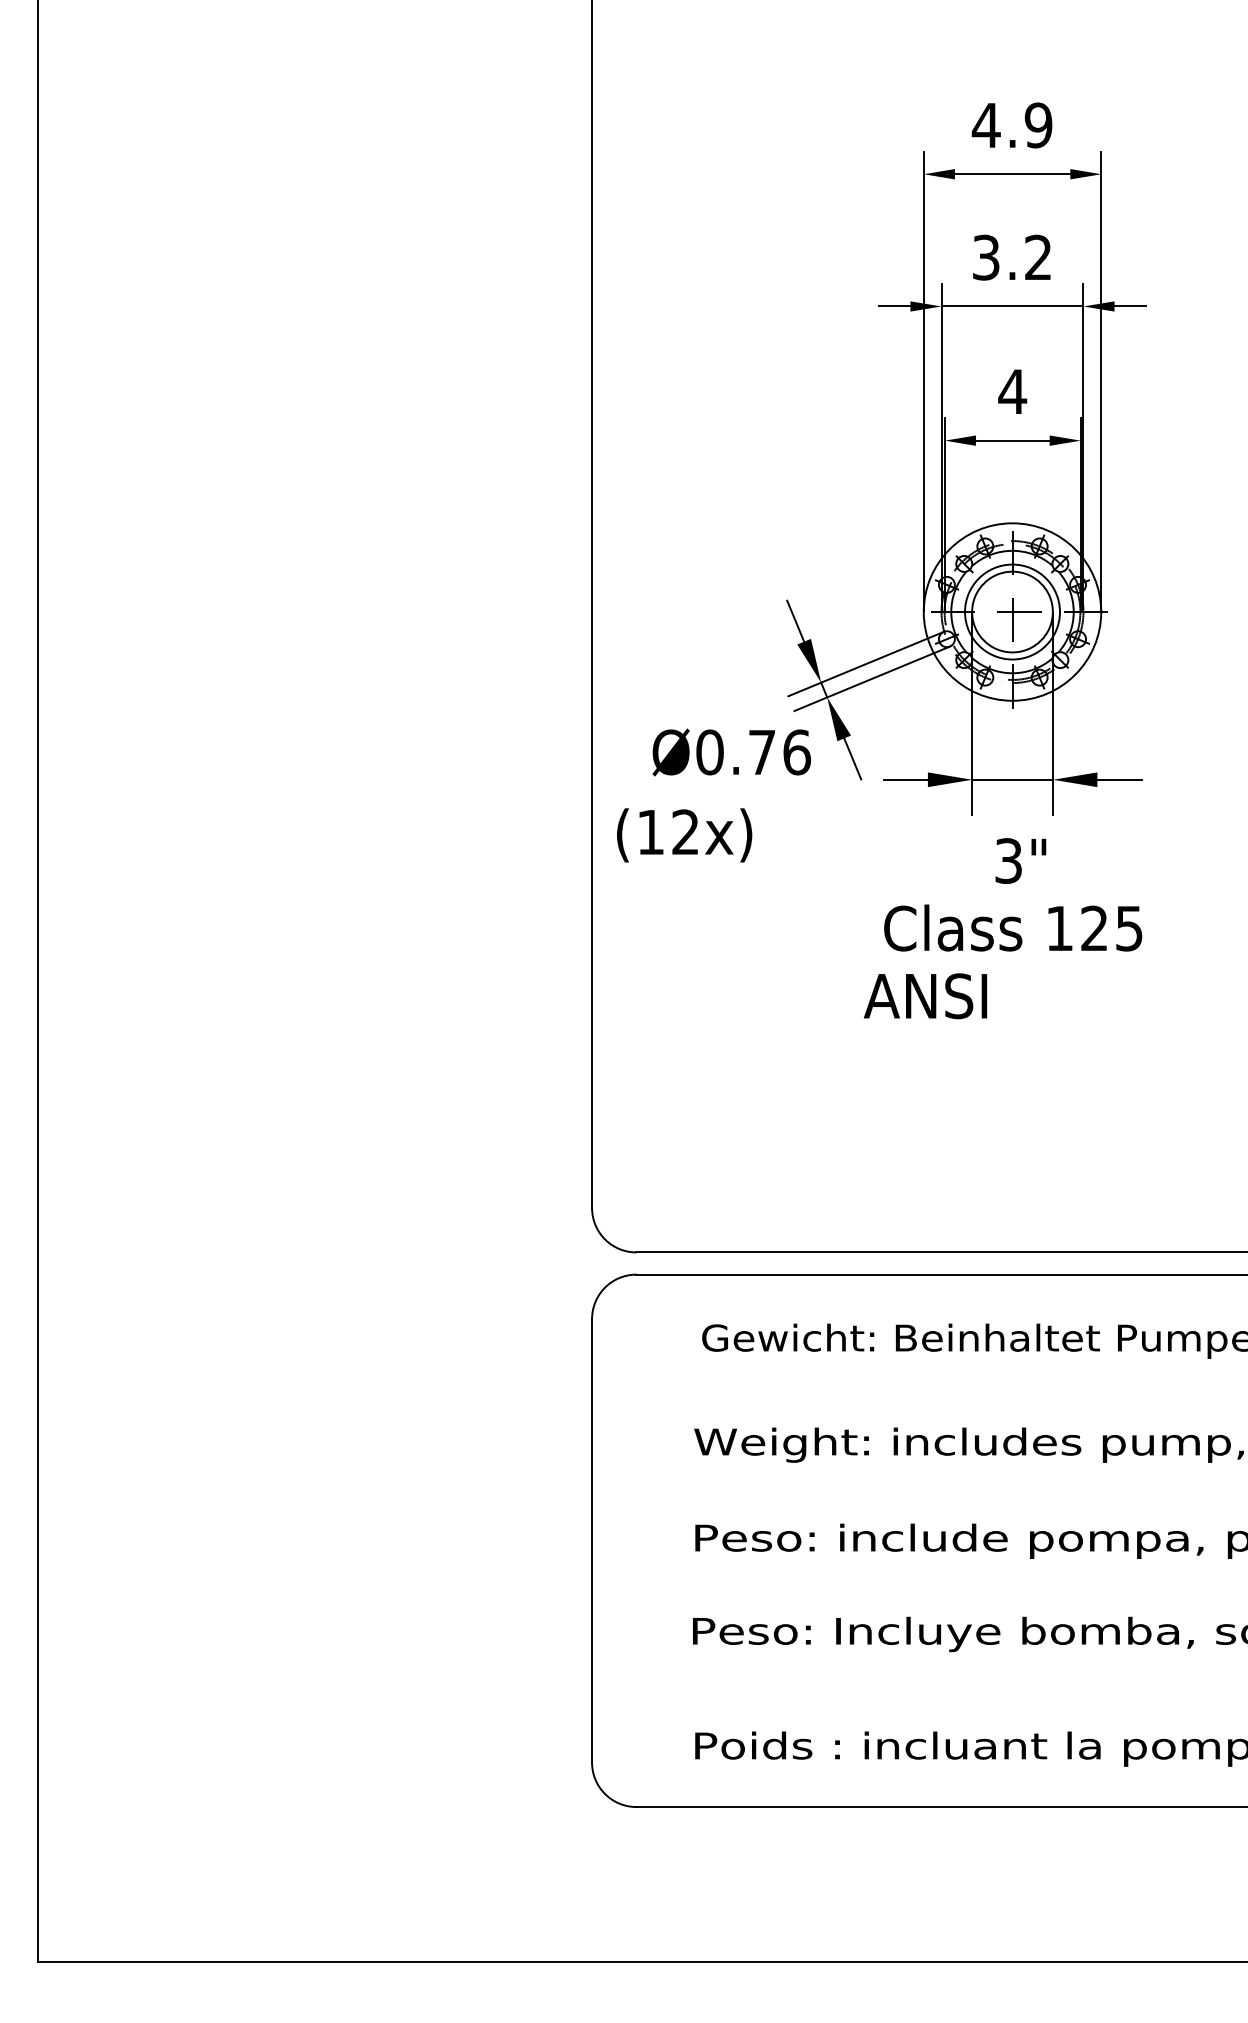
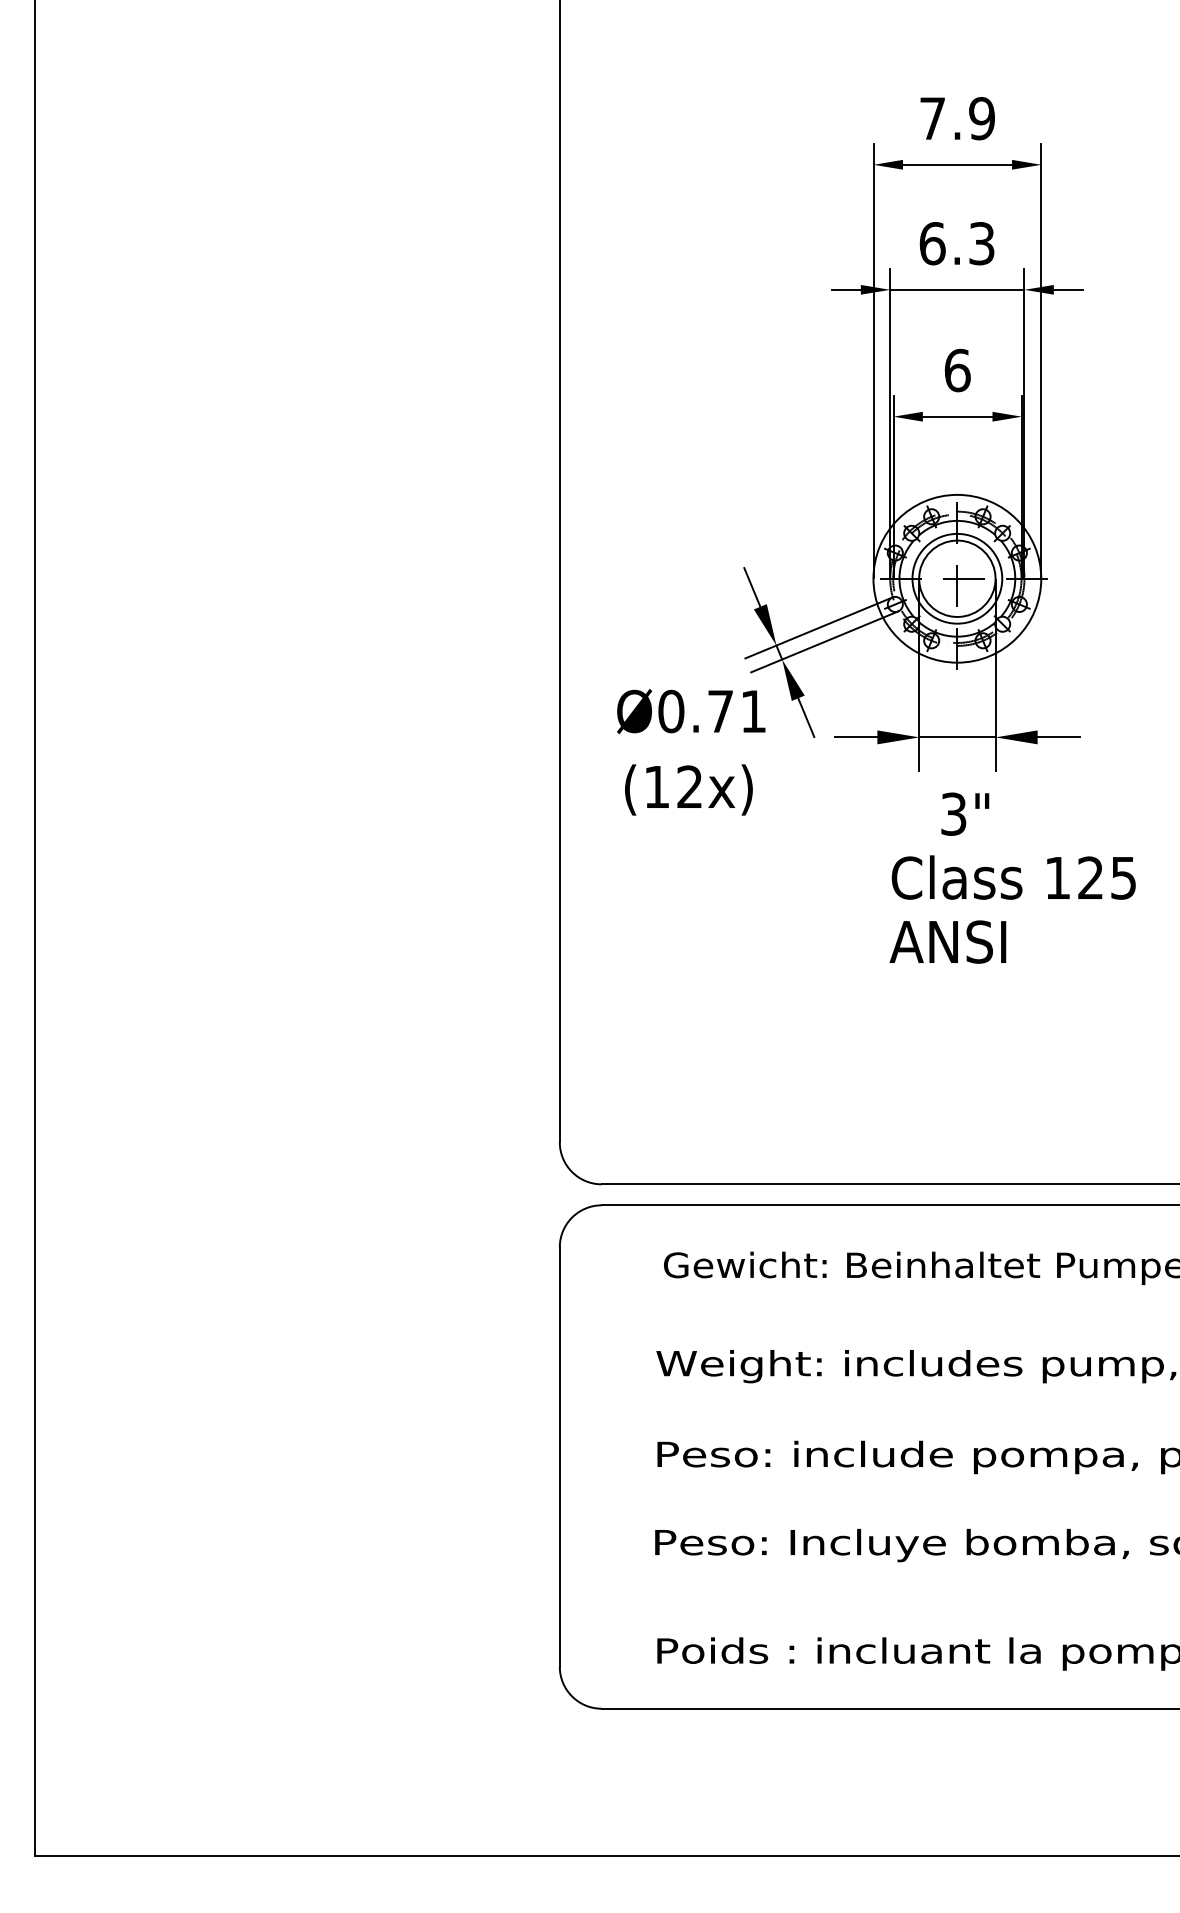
text: (985, 125) -> (931, 118), 4.9 -> 7.9
text: (1011, 257) -> (956, 243), 3.2 -> 6.3
text: (1012, 391) -> (957, 370), 4 -> 6
text: (797, 752) -> (754, 711), Ø0.76 -> Ø0.71
text: (684, 835) -> (688, 790), moved
text: (1013, 927) -> (1014, 877), moved
text: (925, 996) -> (947, 942), moved

